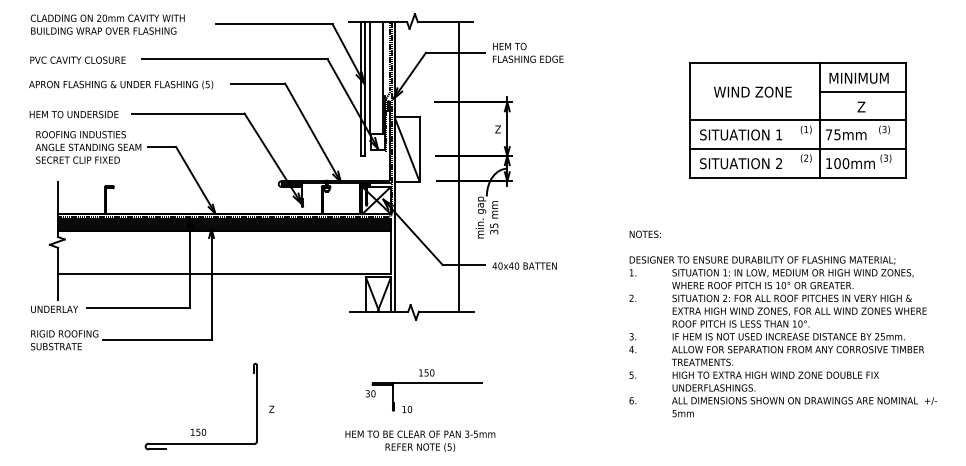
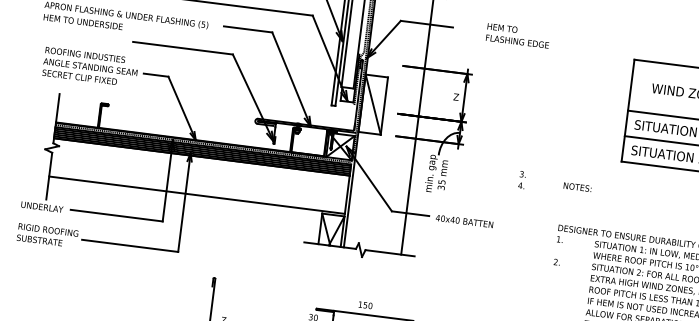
text: (528, 52) -> (518, 35), moved
text: (73, 114) -> (82, 22), moved
text: (644, 233) -> (577, 186), moved
text: (632, 343) -> (521, 180), moved

